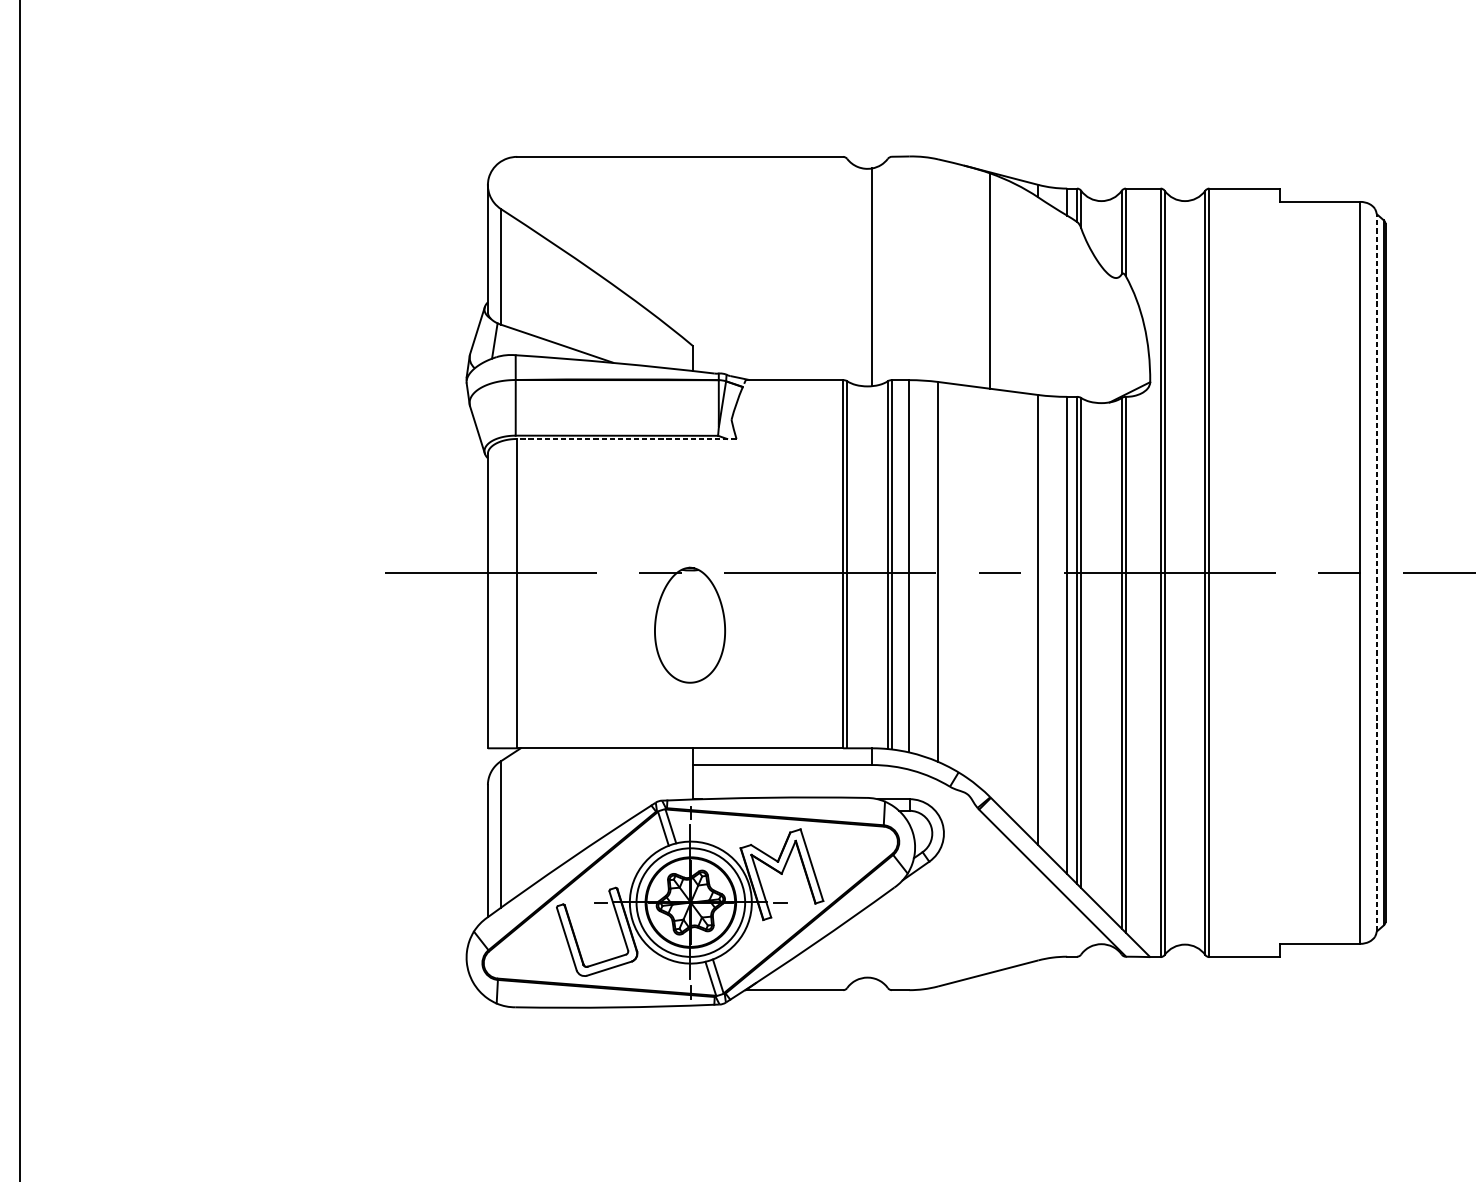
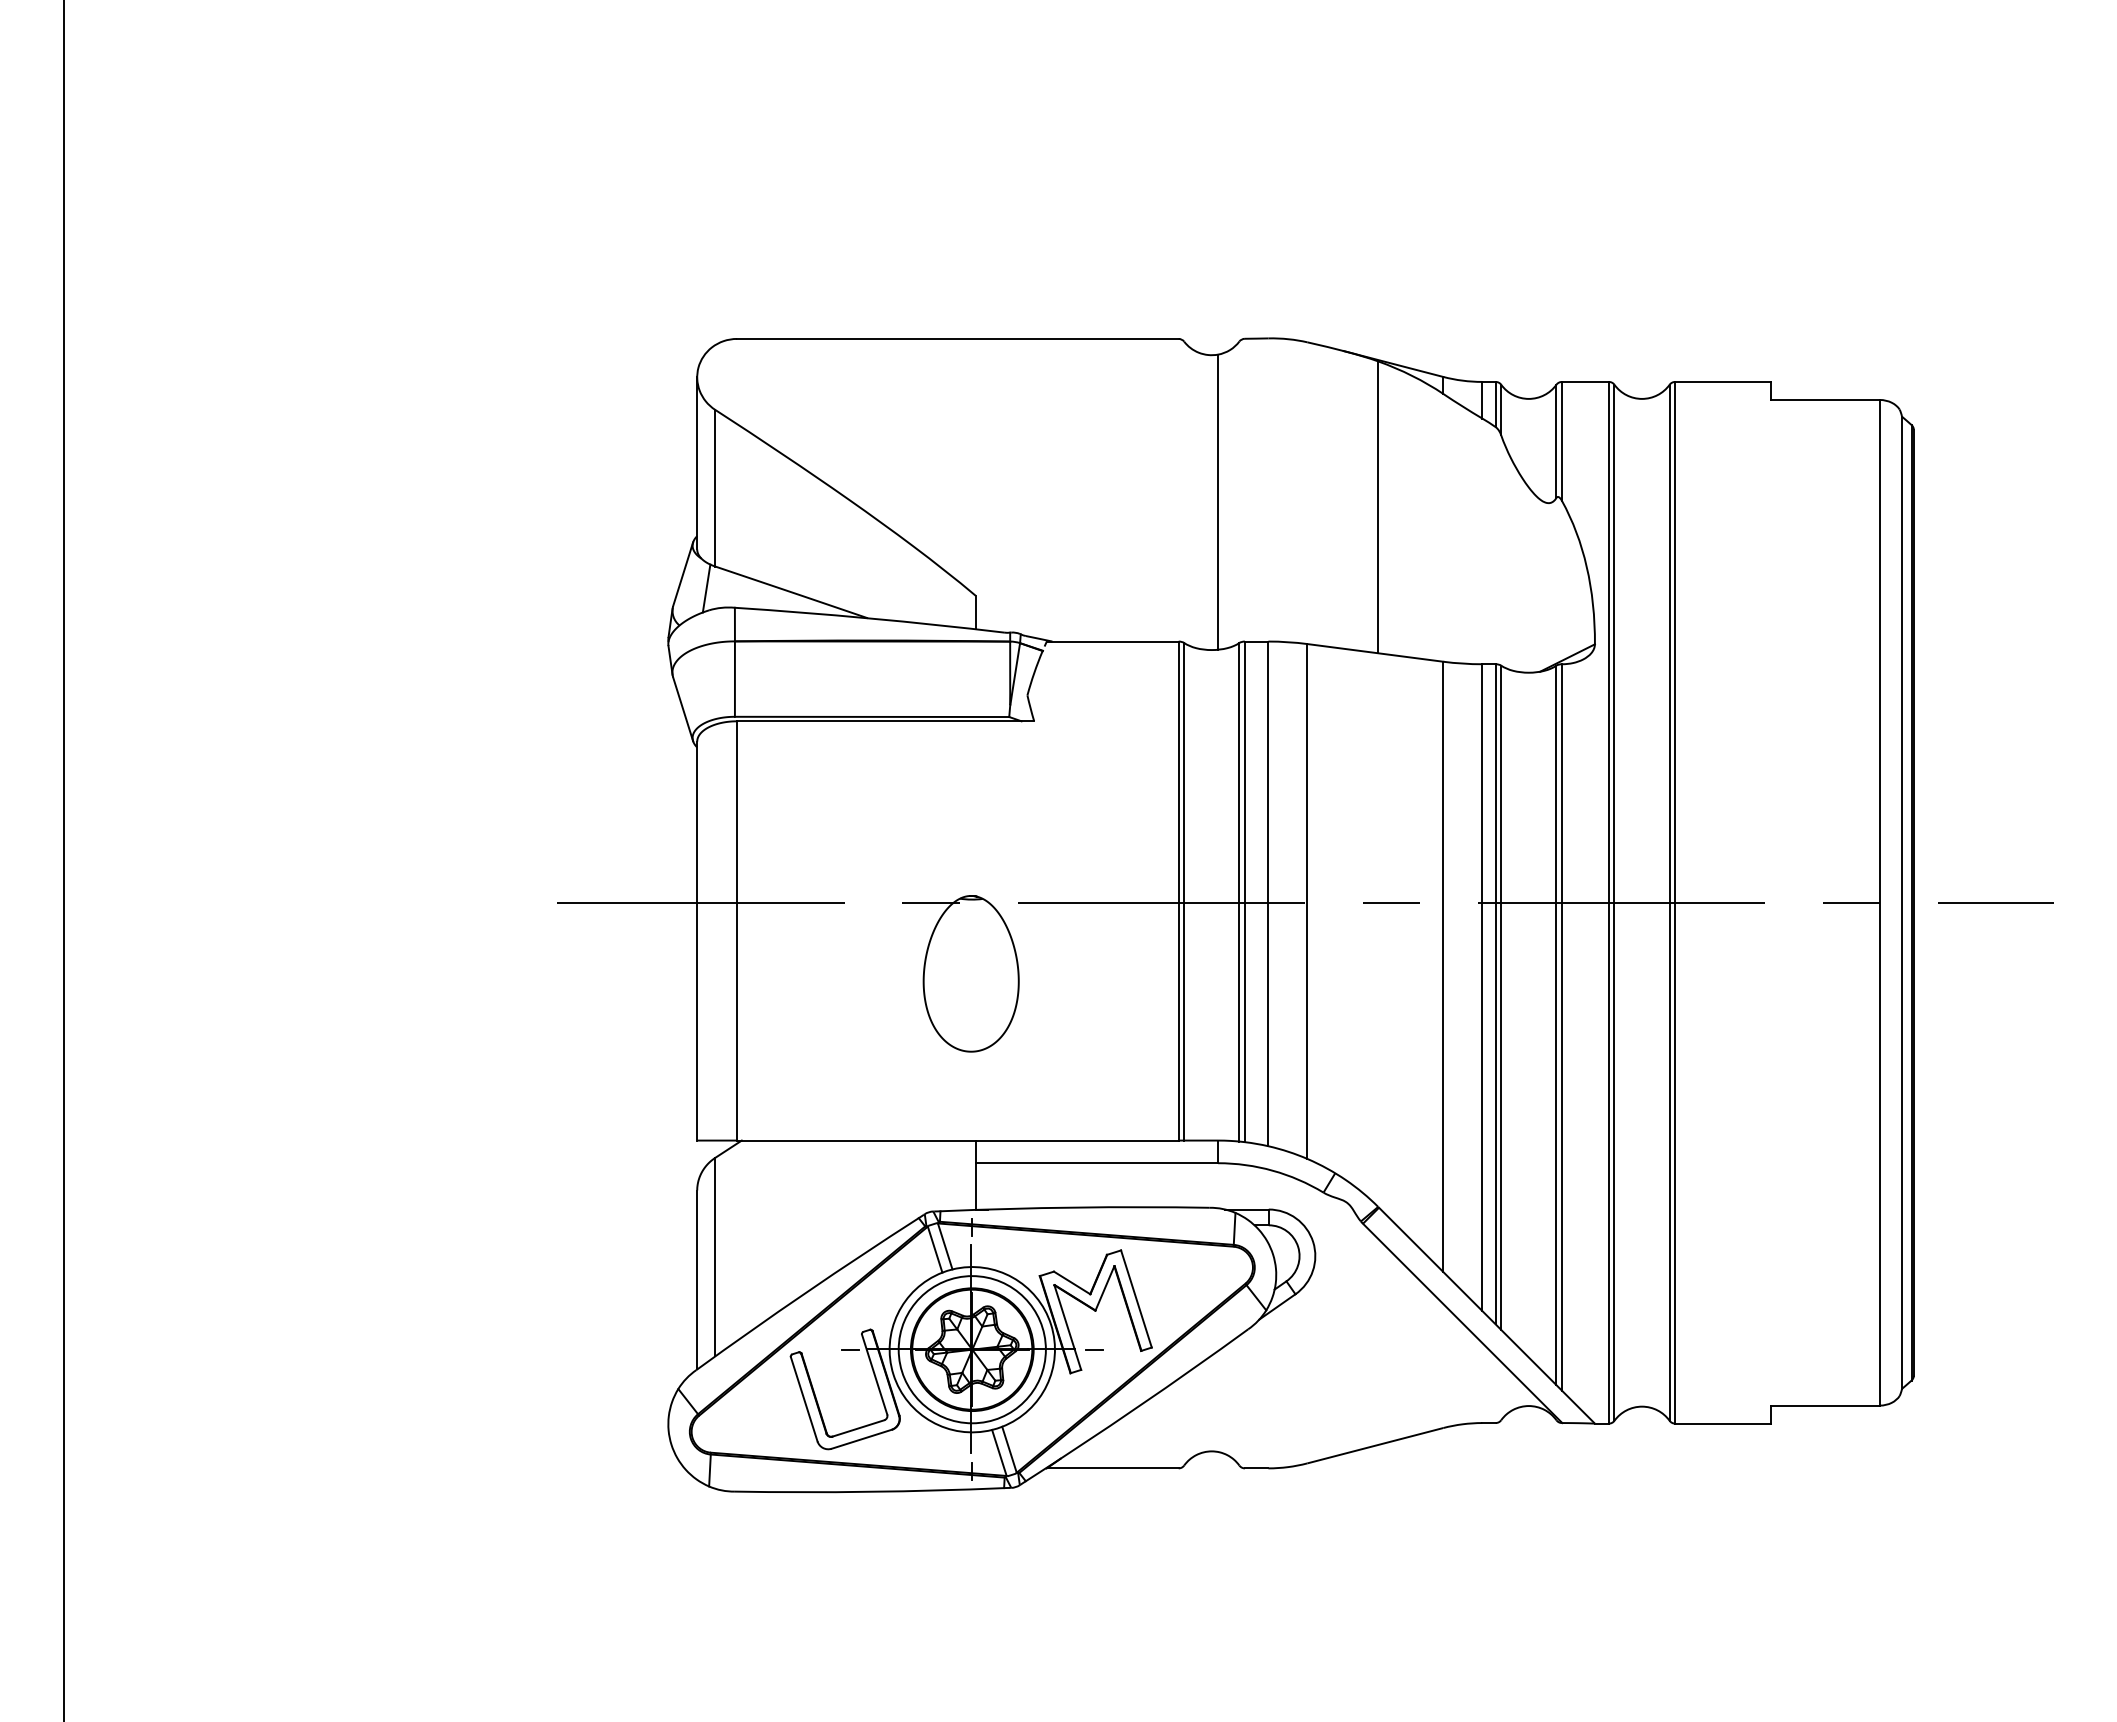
line: (626, 439) -> (885, 721), dashed -> solid
line: (1377, 572) -> (1902, 902), dashed -> solid

